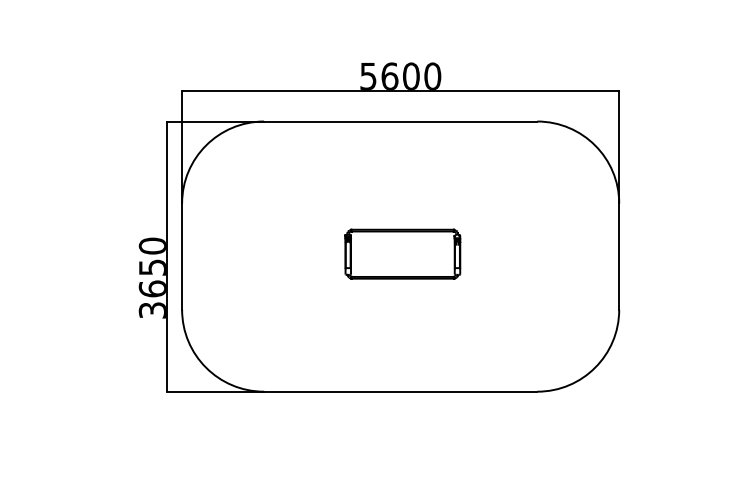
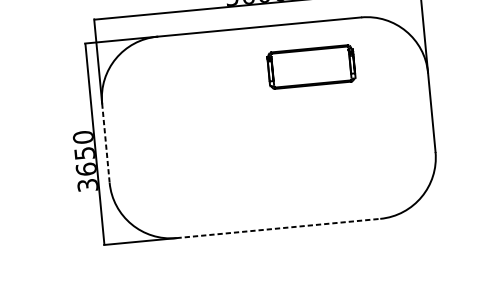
part: (402, 253) -> (311, 66), moved
line: (182, 257) -> (106, 143), solid -> dashed
line: (400, 391) -> (278, 228), solid -> dashed

